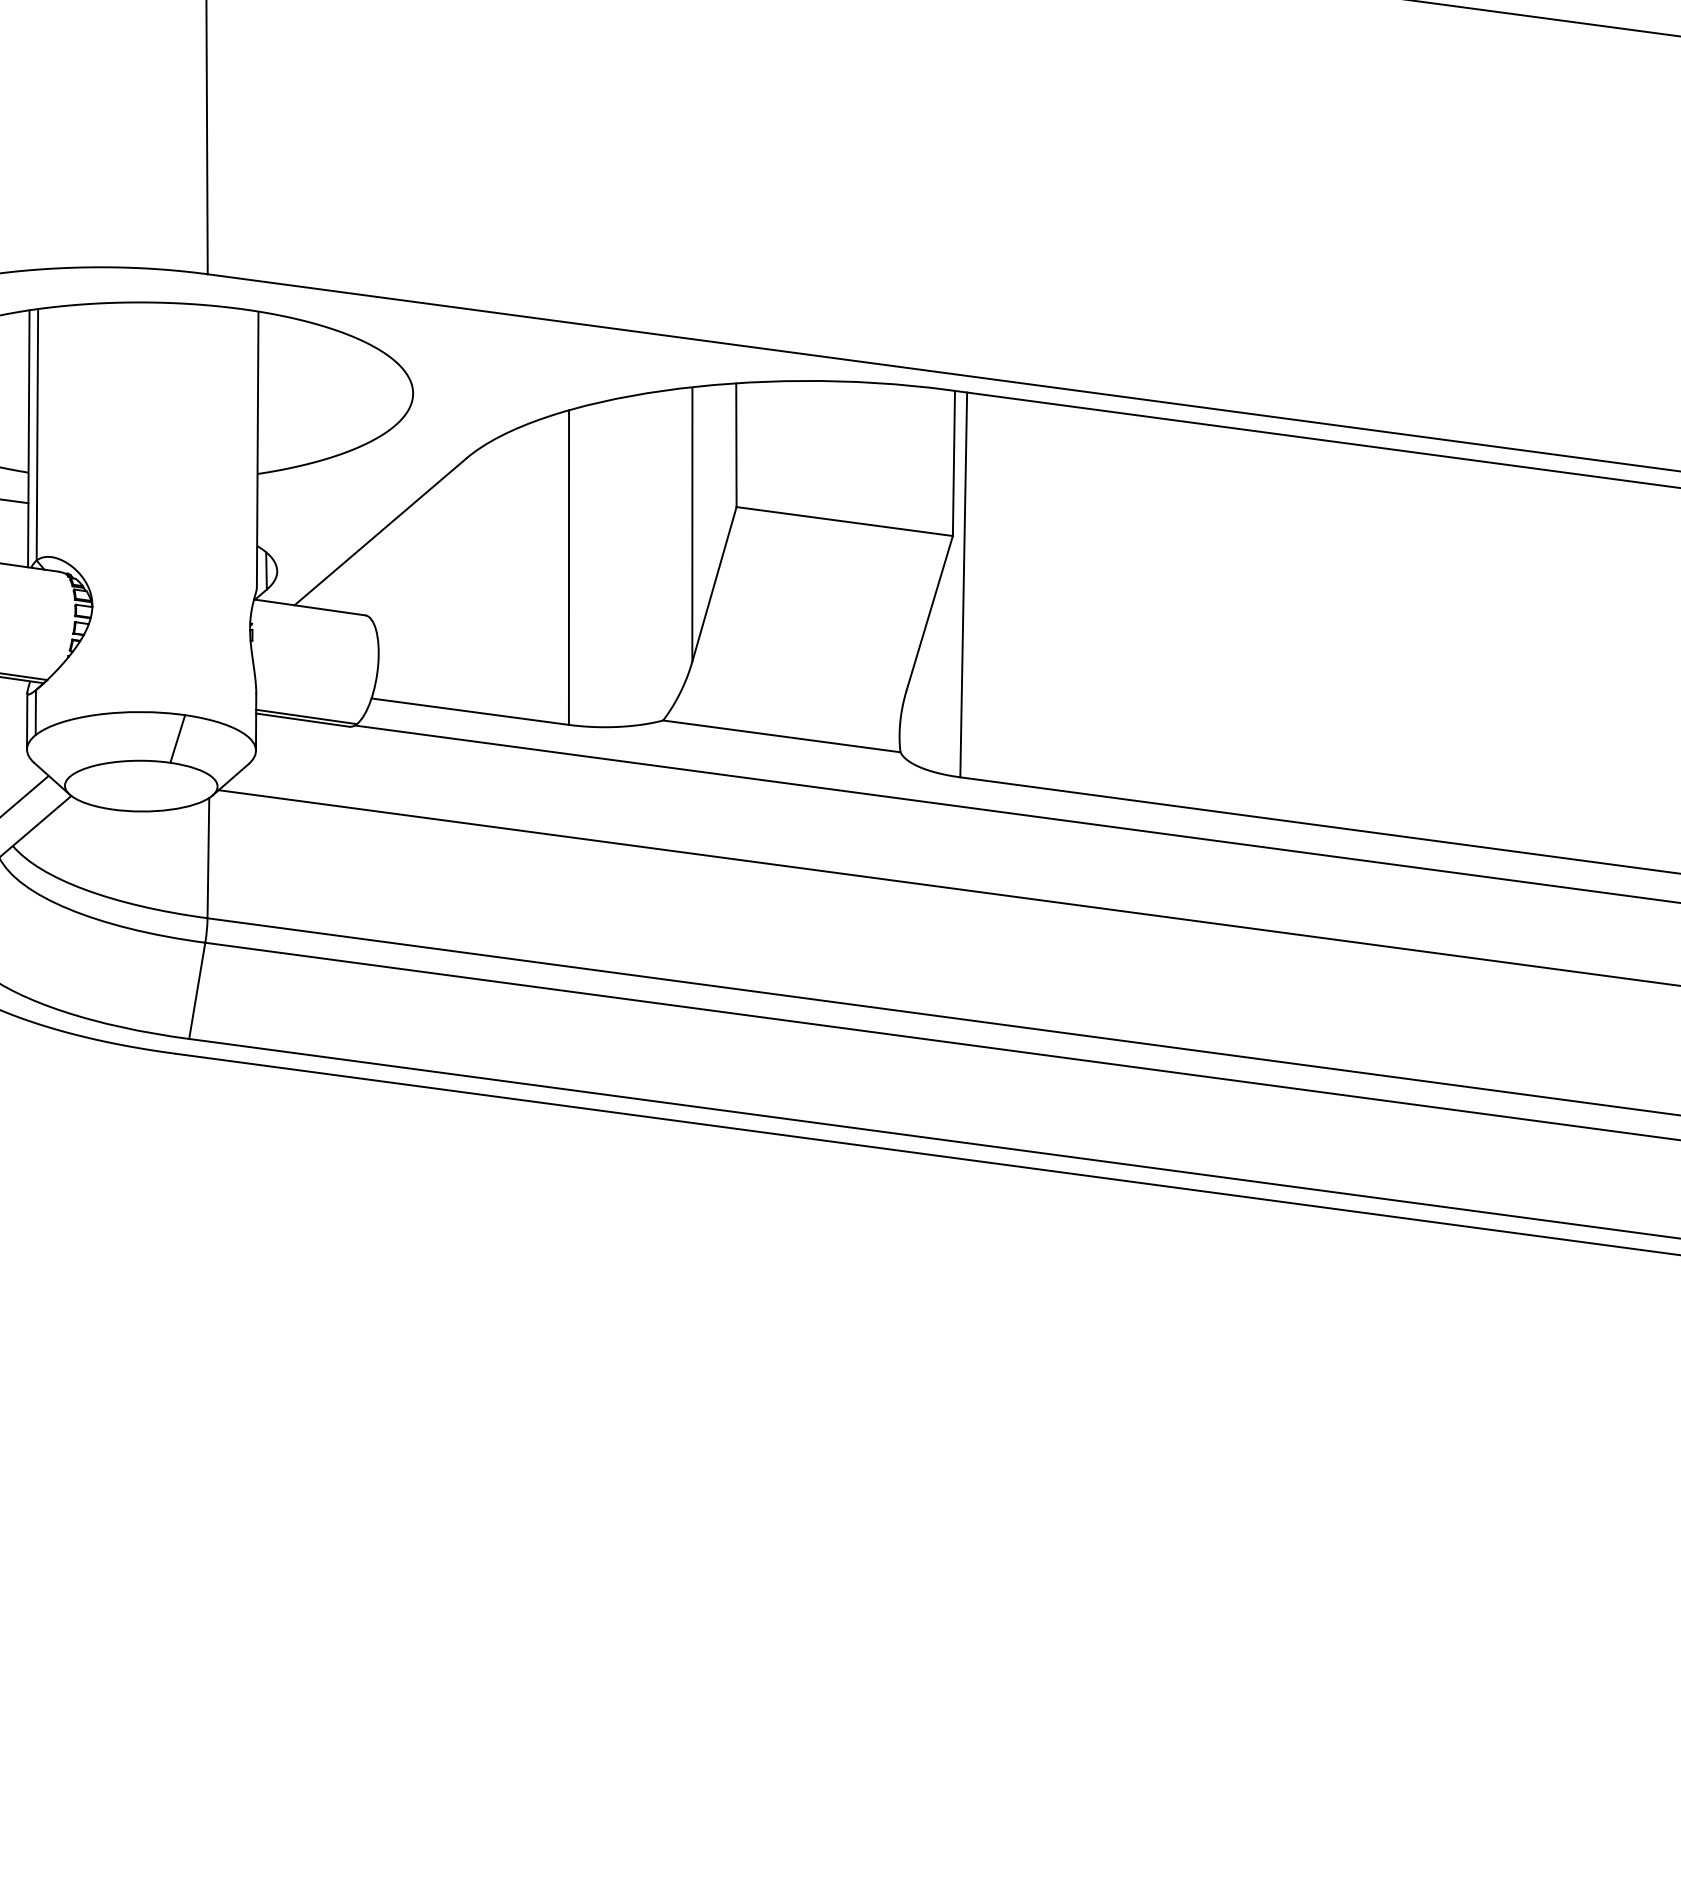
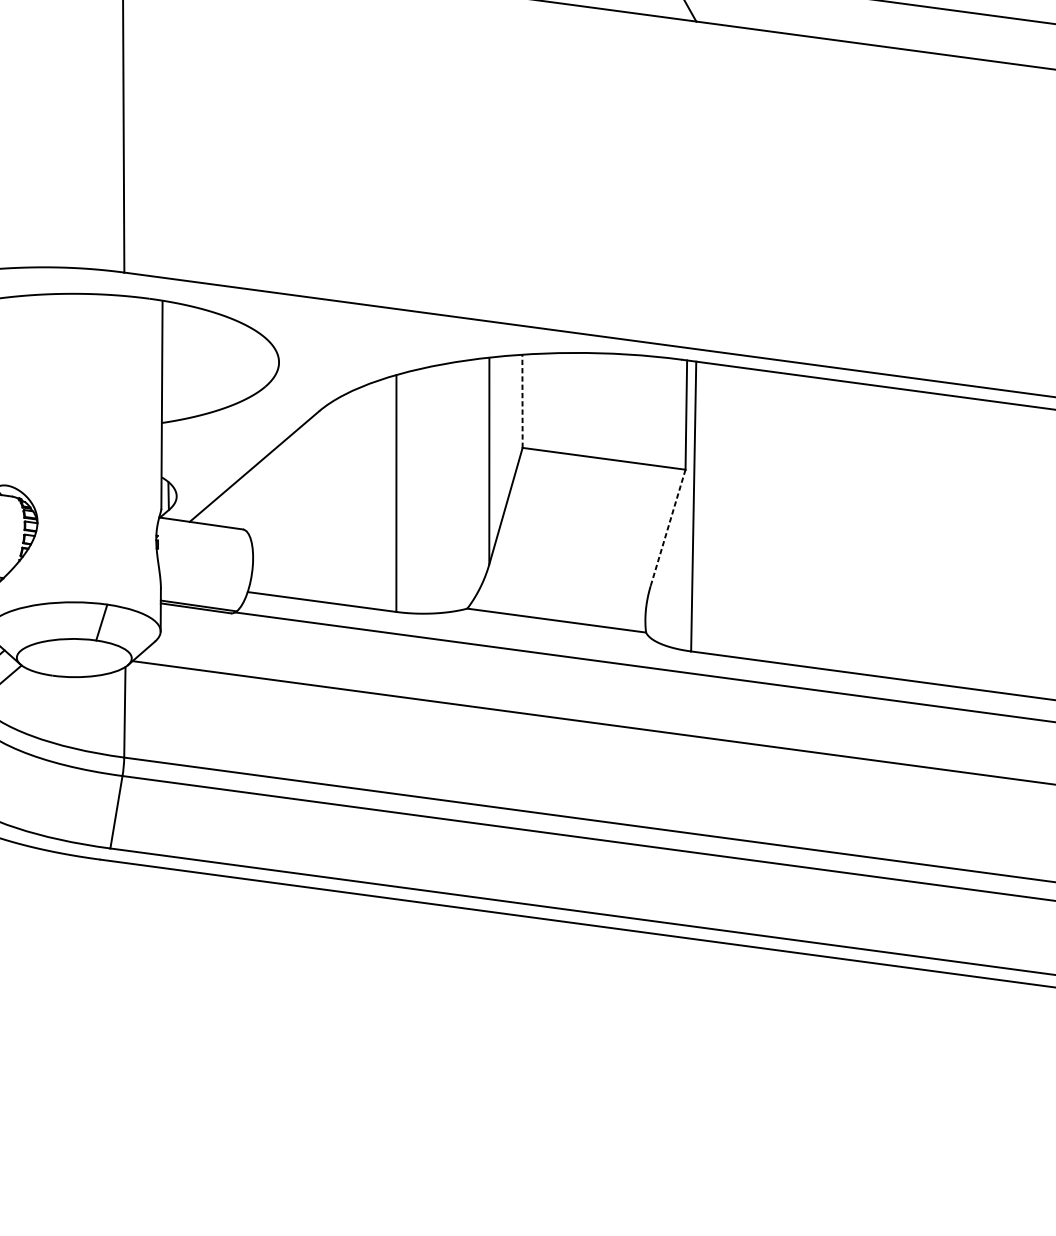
line: (736, 445) -> (522, 401), solid -> dashed
line: (929, 613) -> (667, 528), solid -> dashed

